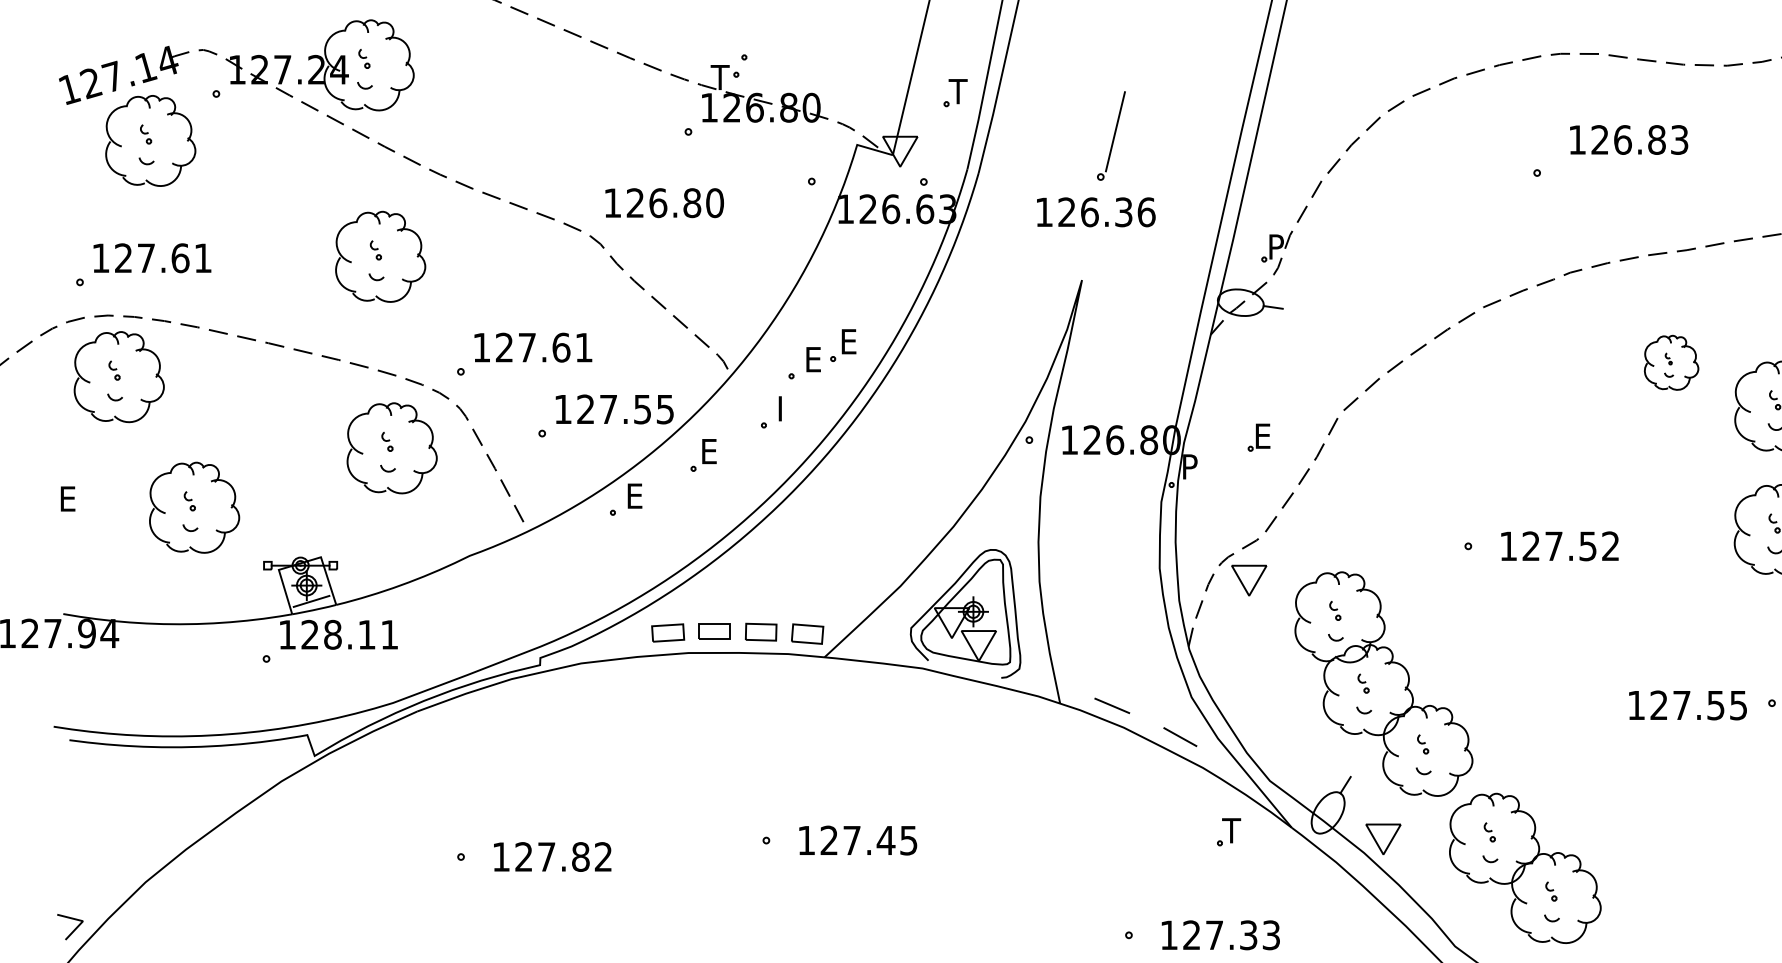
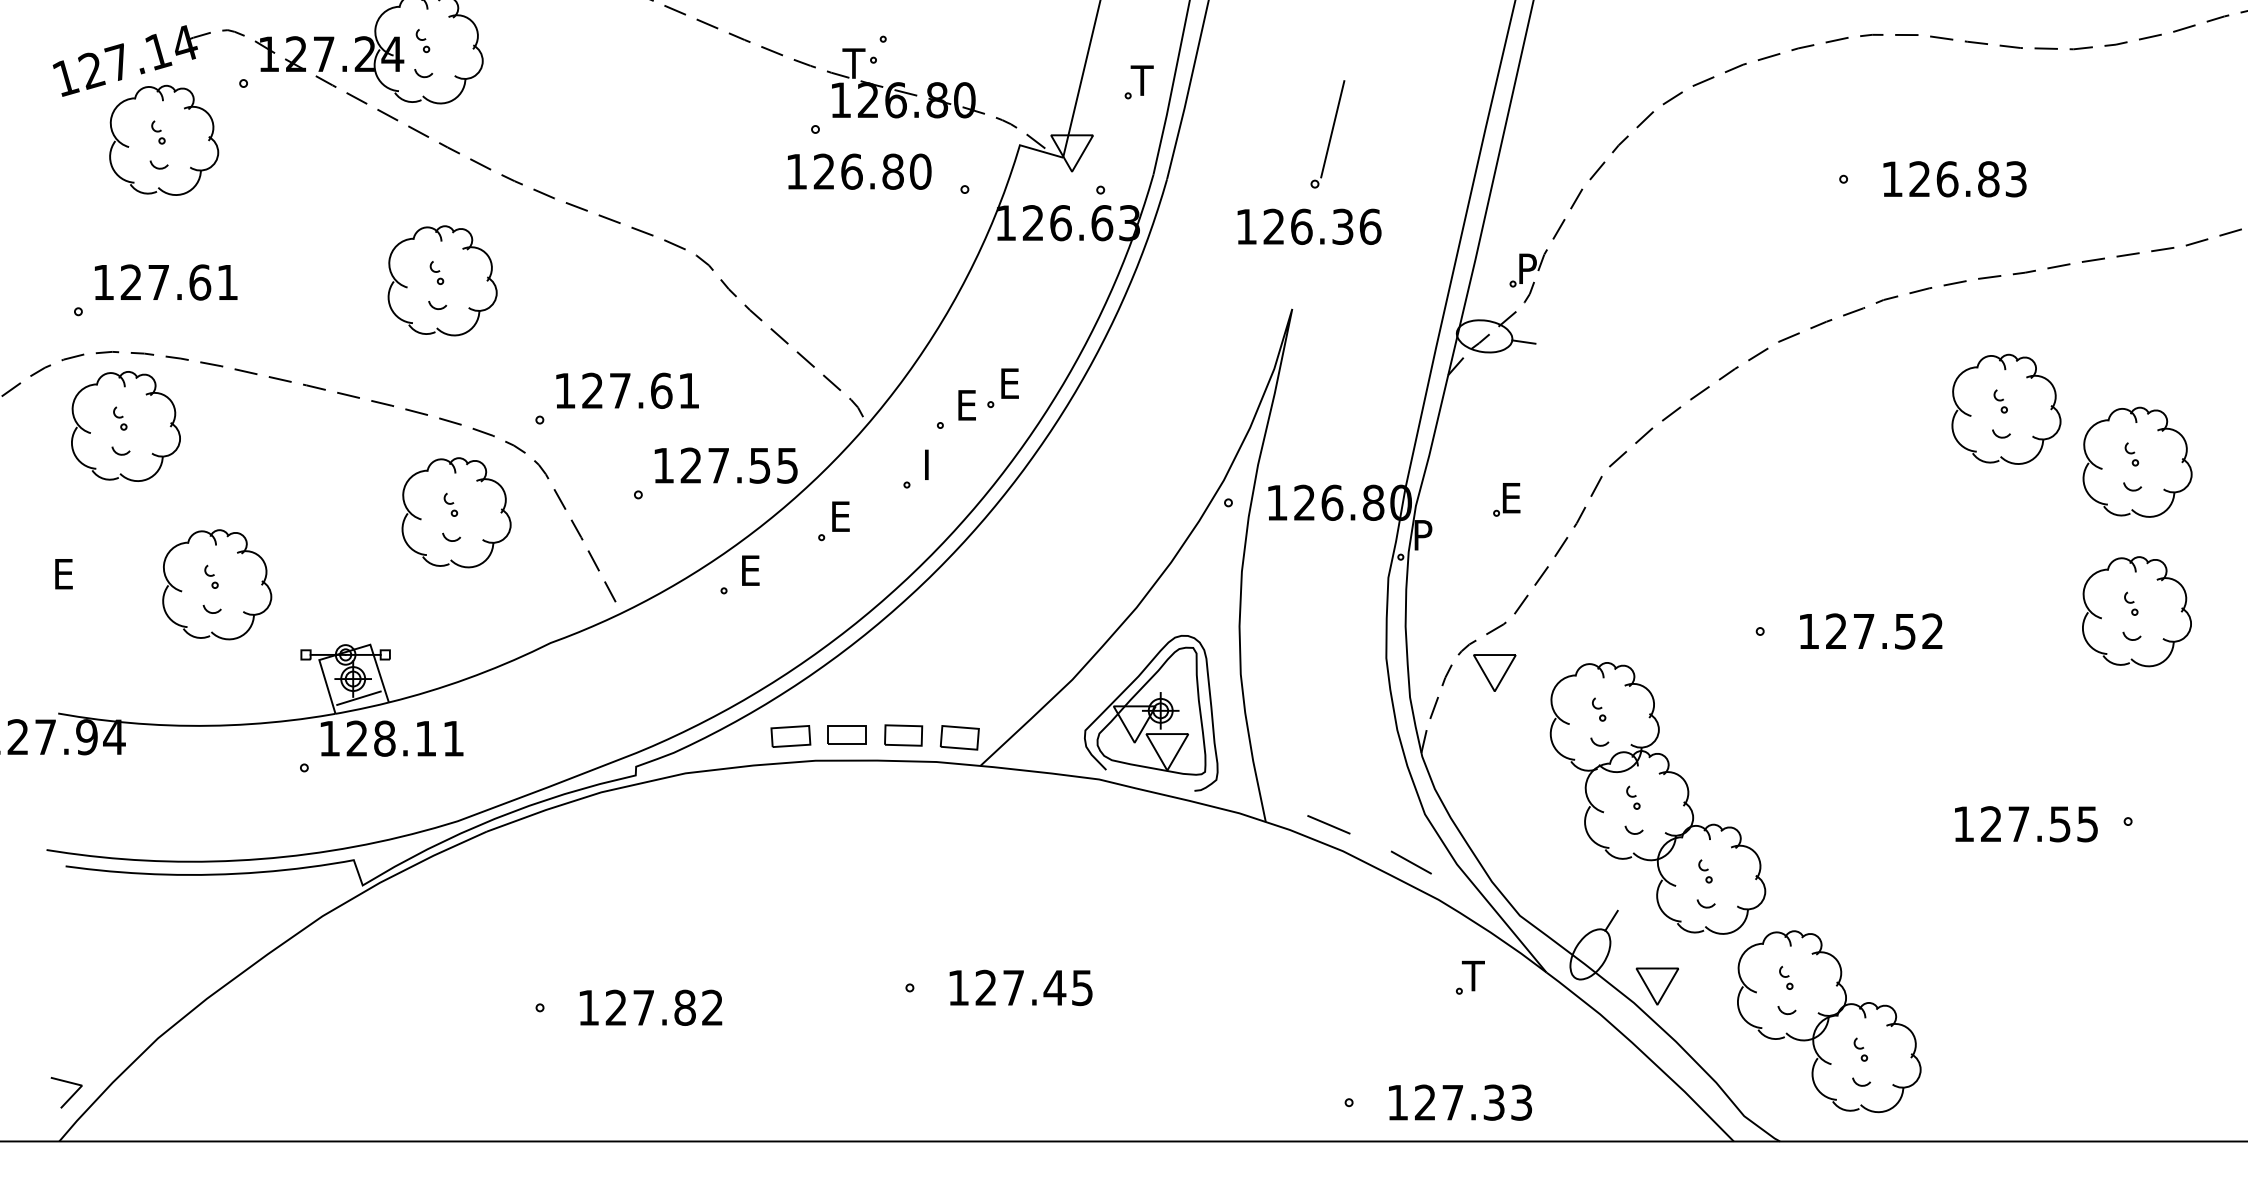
text: (1628, 140) -> (1954, 179), moved
text: (664, 202) -> (859, 171), moved
part: (1671, 362) -> (2006, 408), size x1.67

